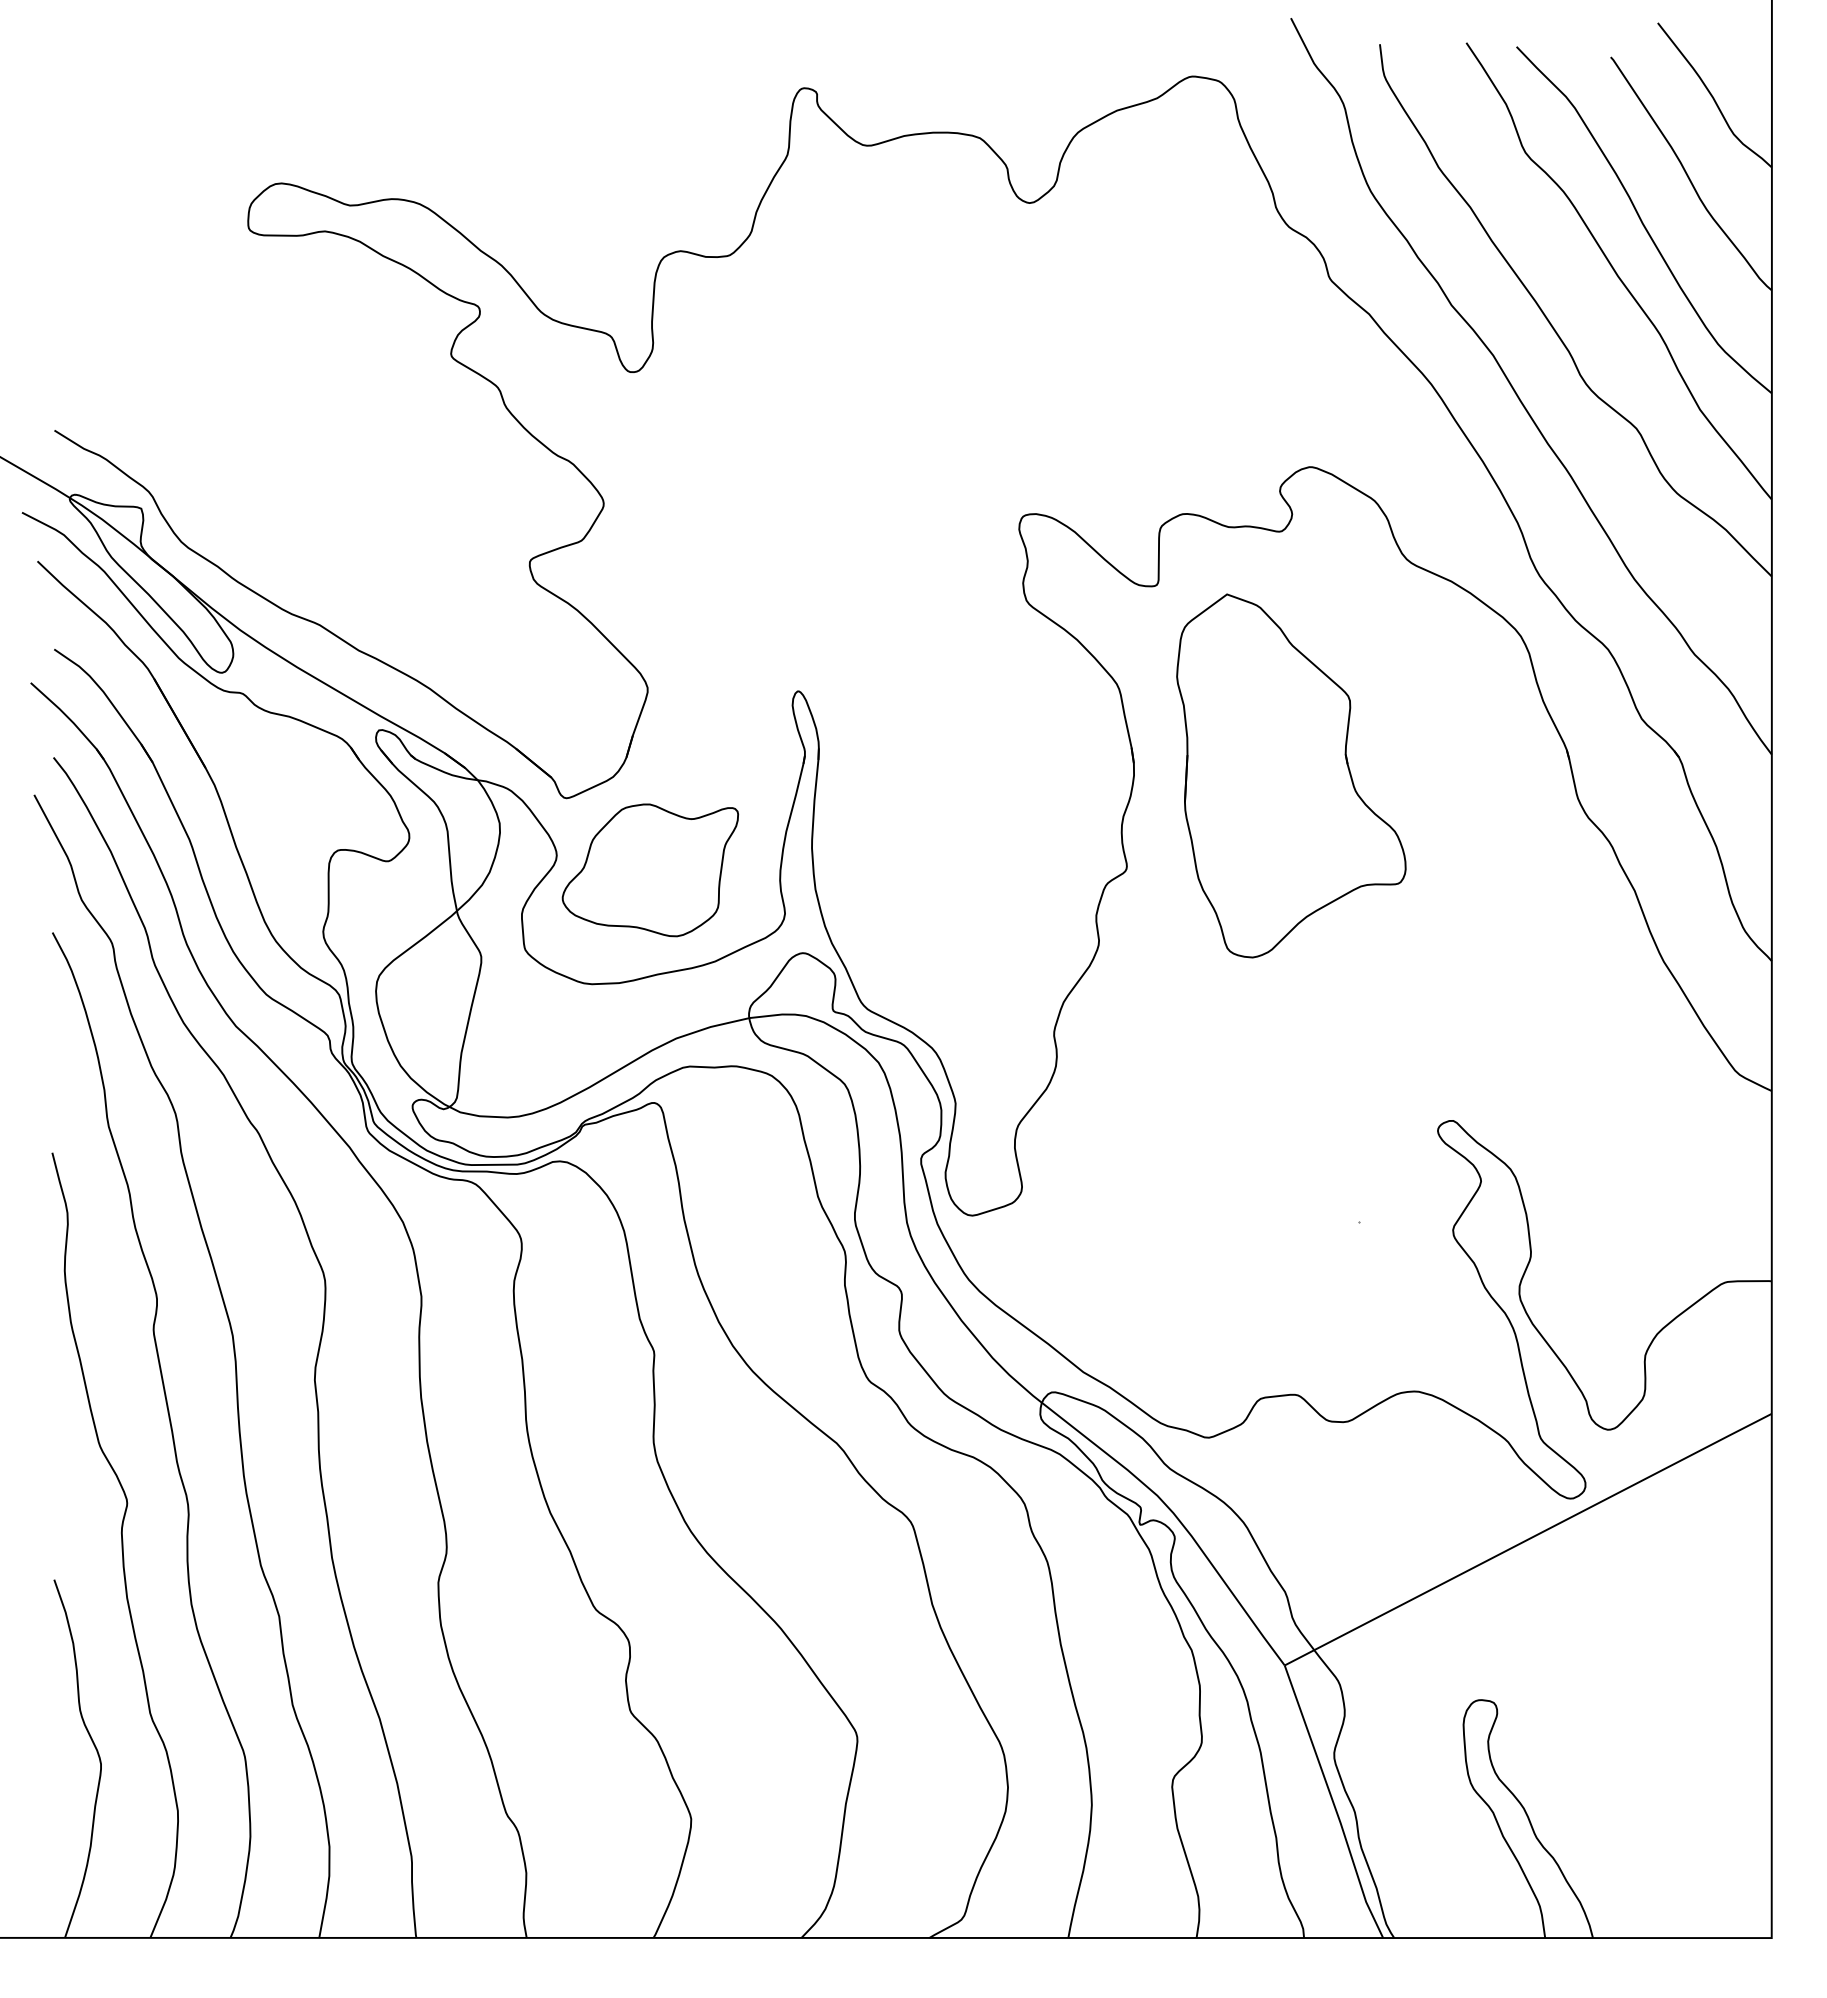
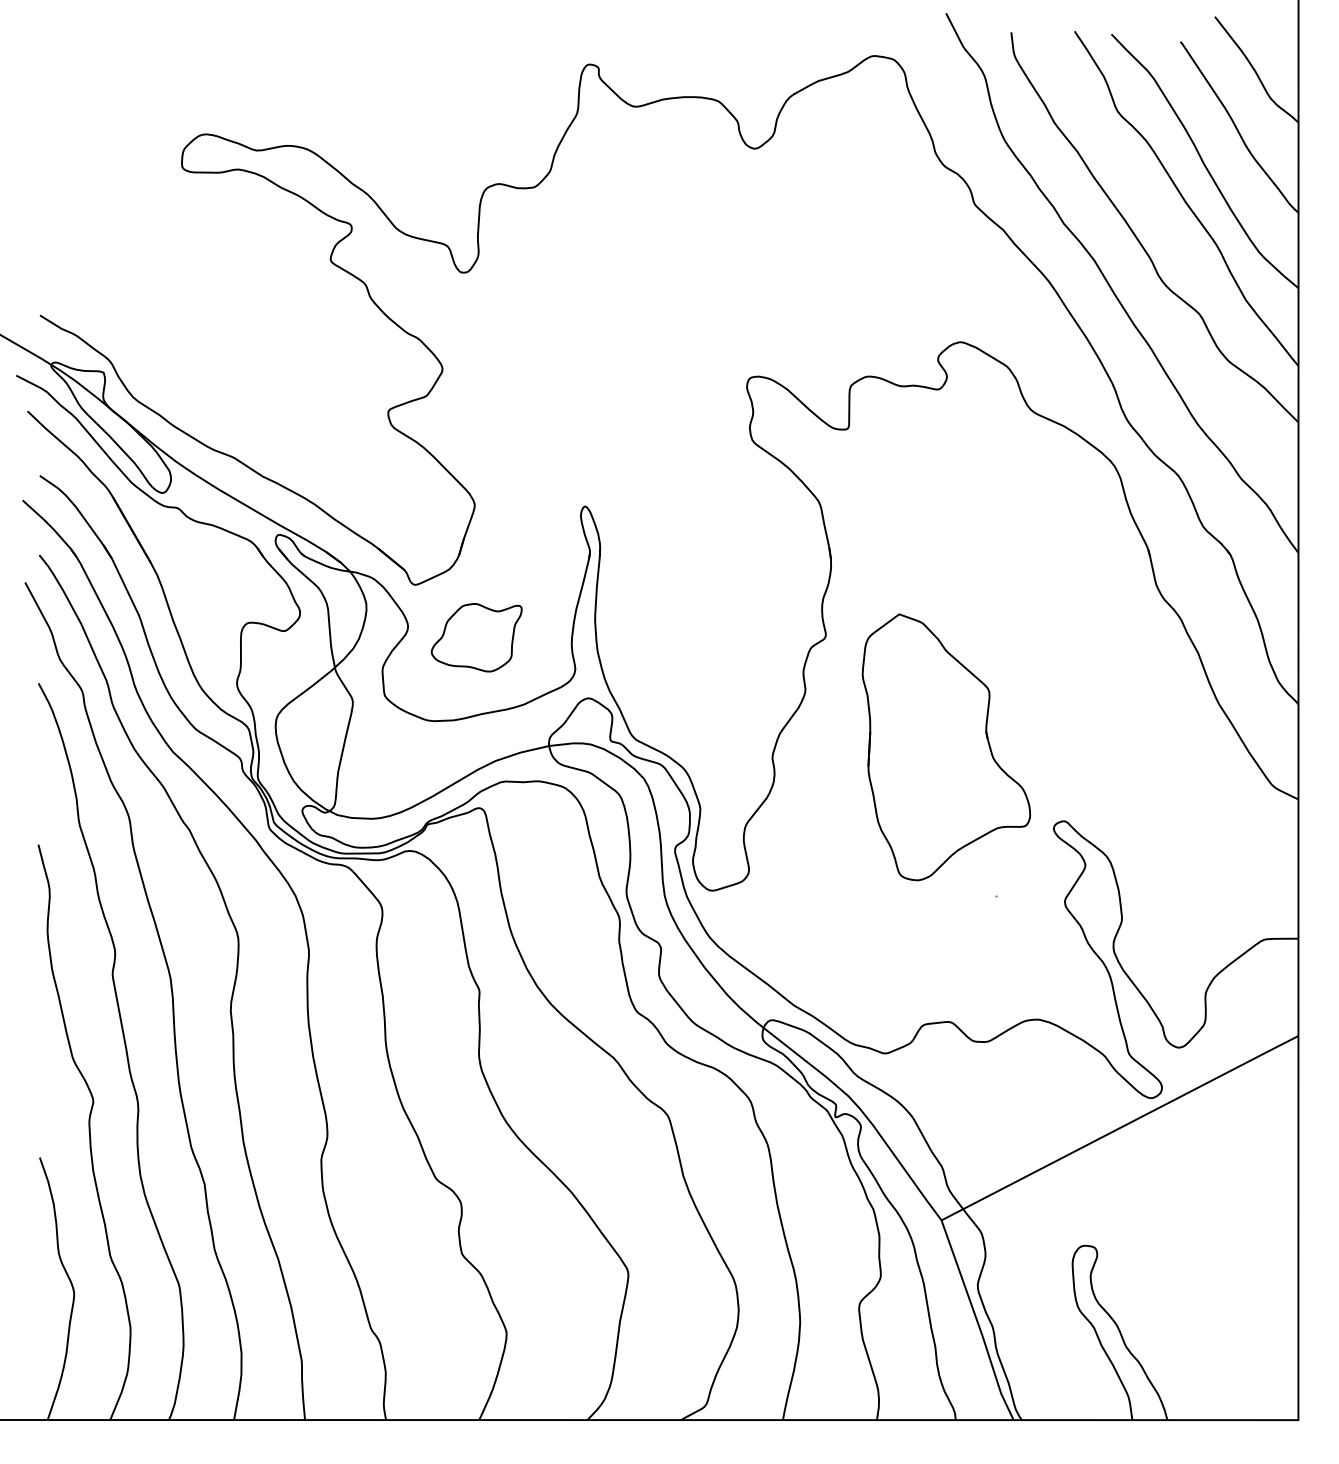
part: (1291, 775) -> (946, 747), moved
part: (650, 870) -> (476, 637), size x0.7

